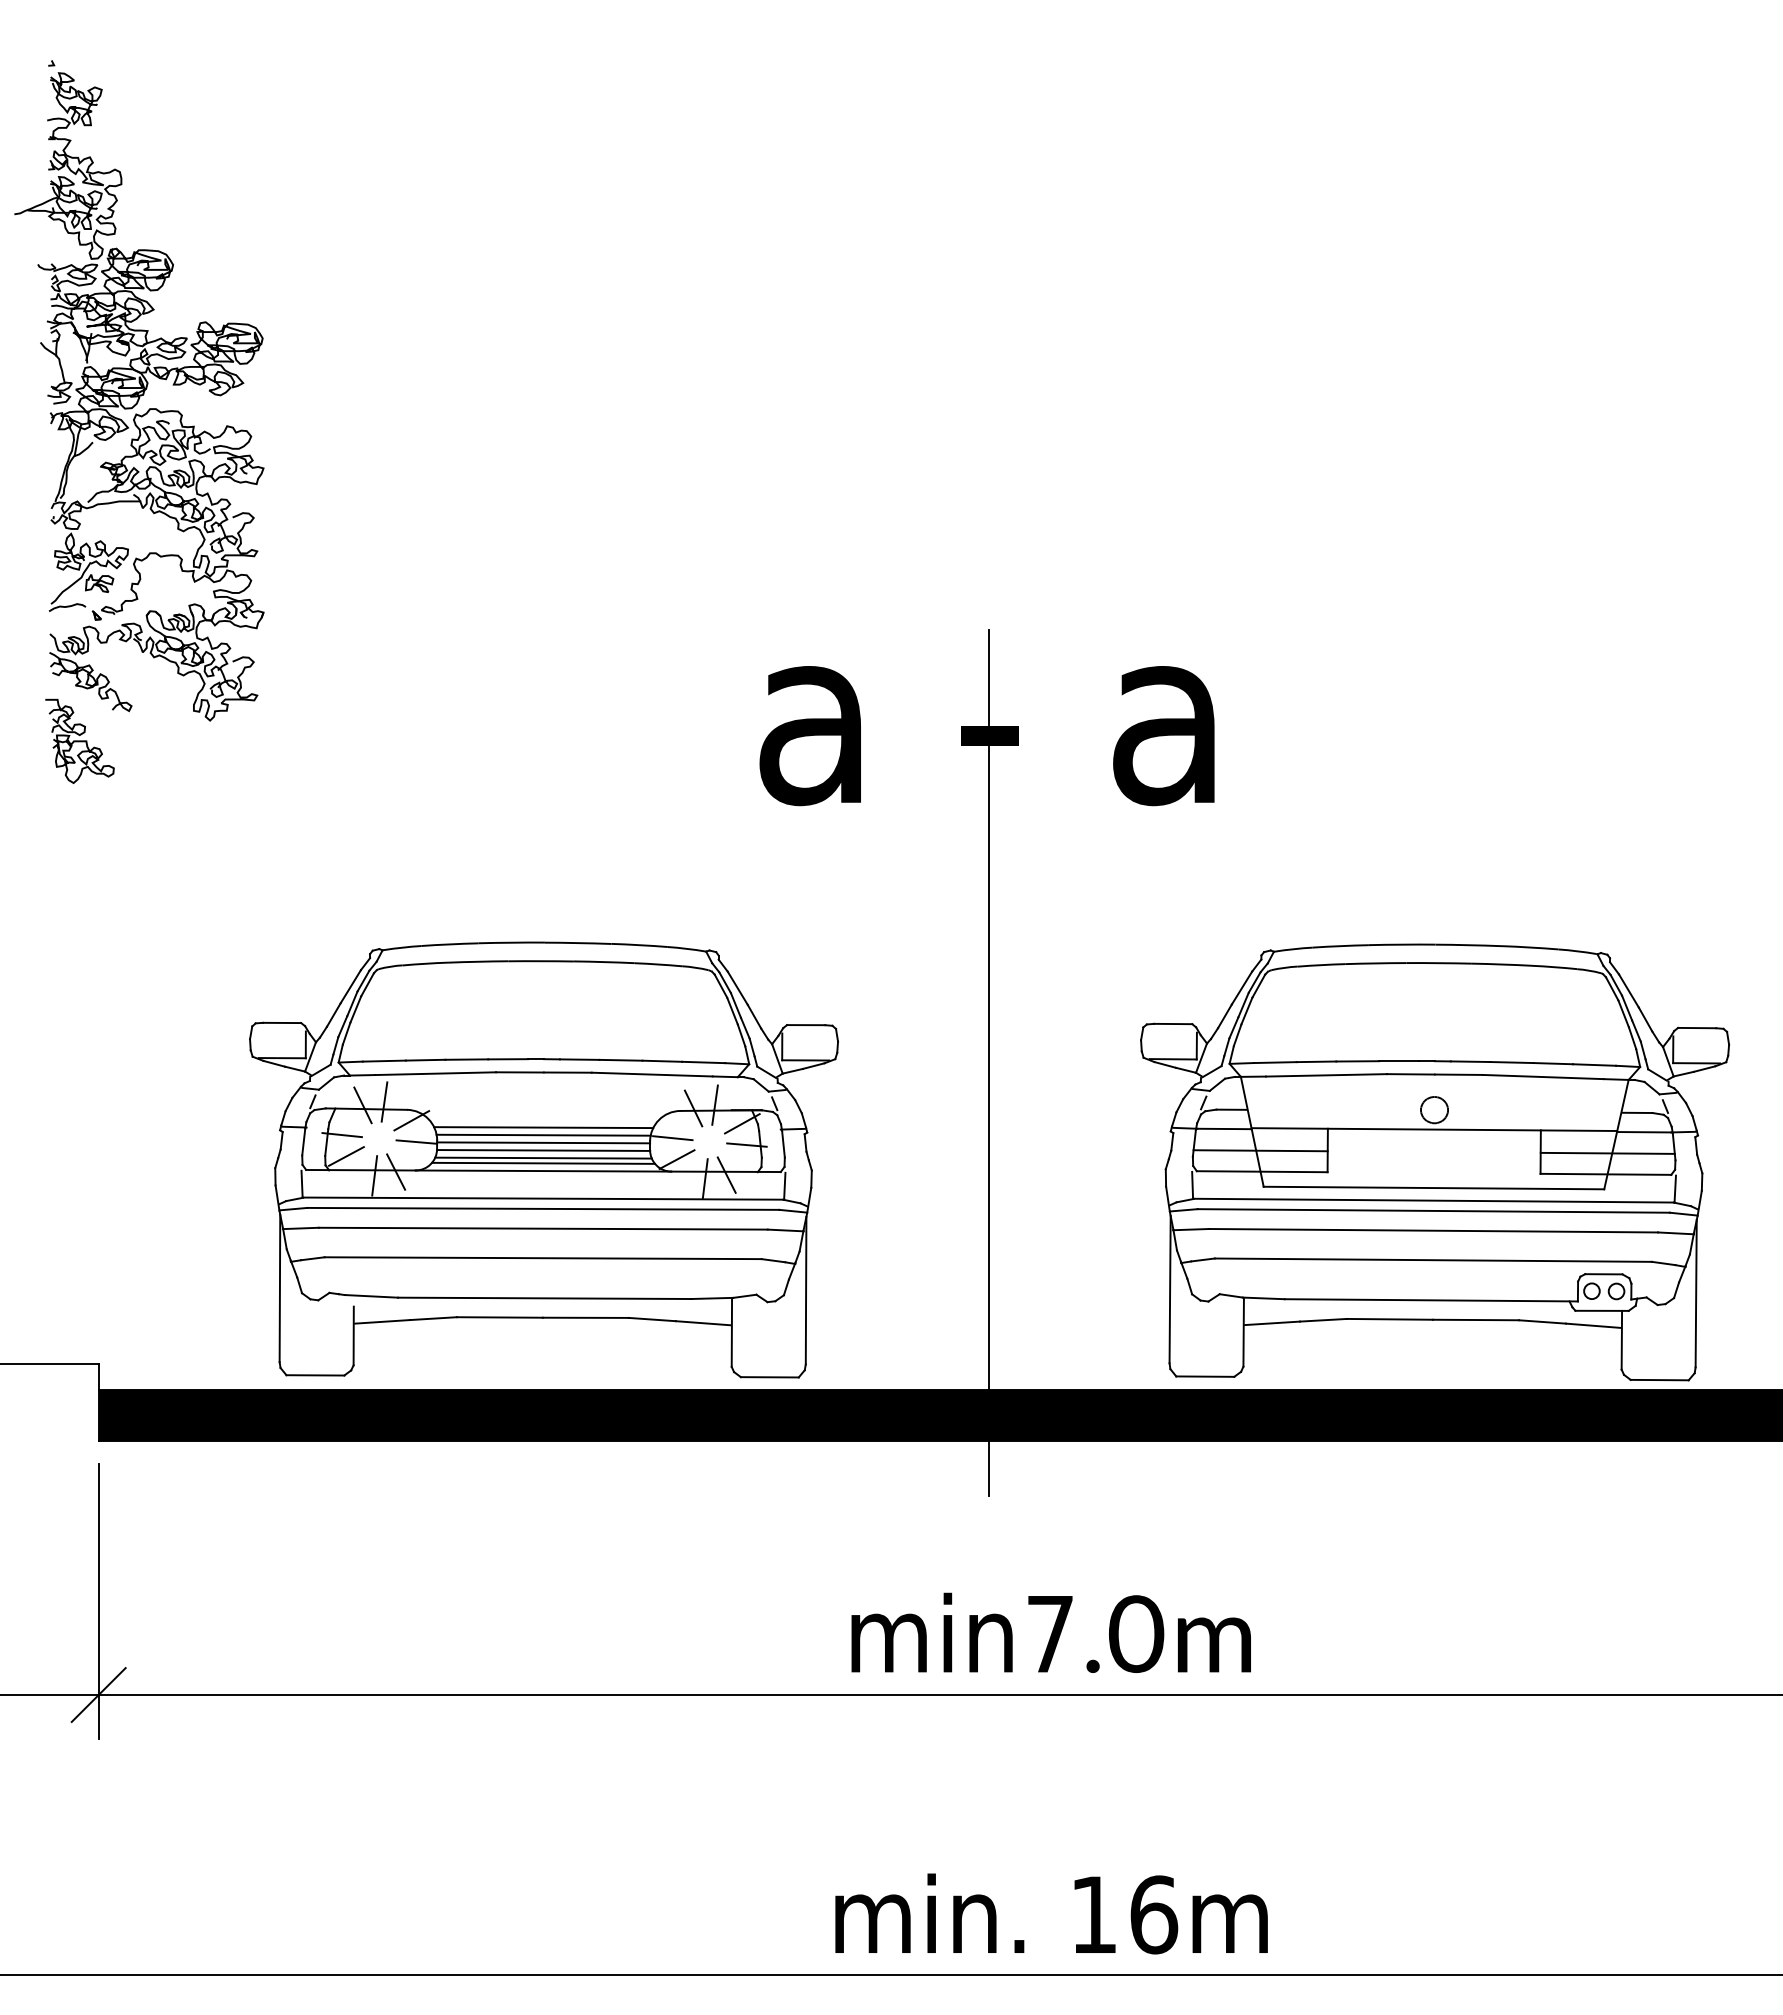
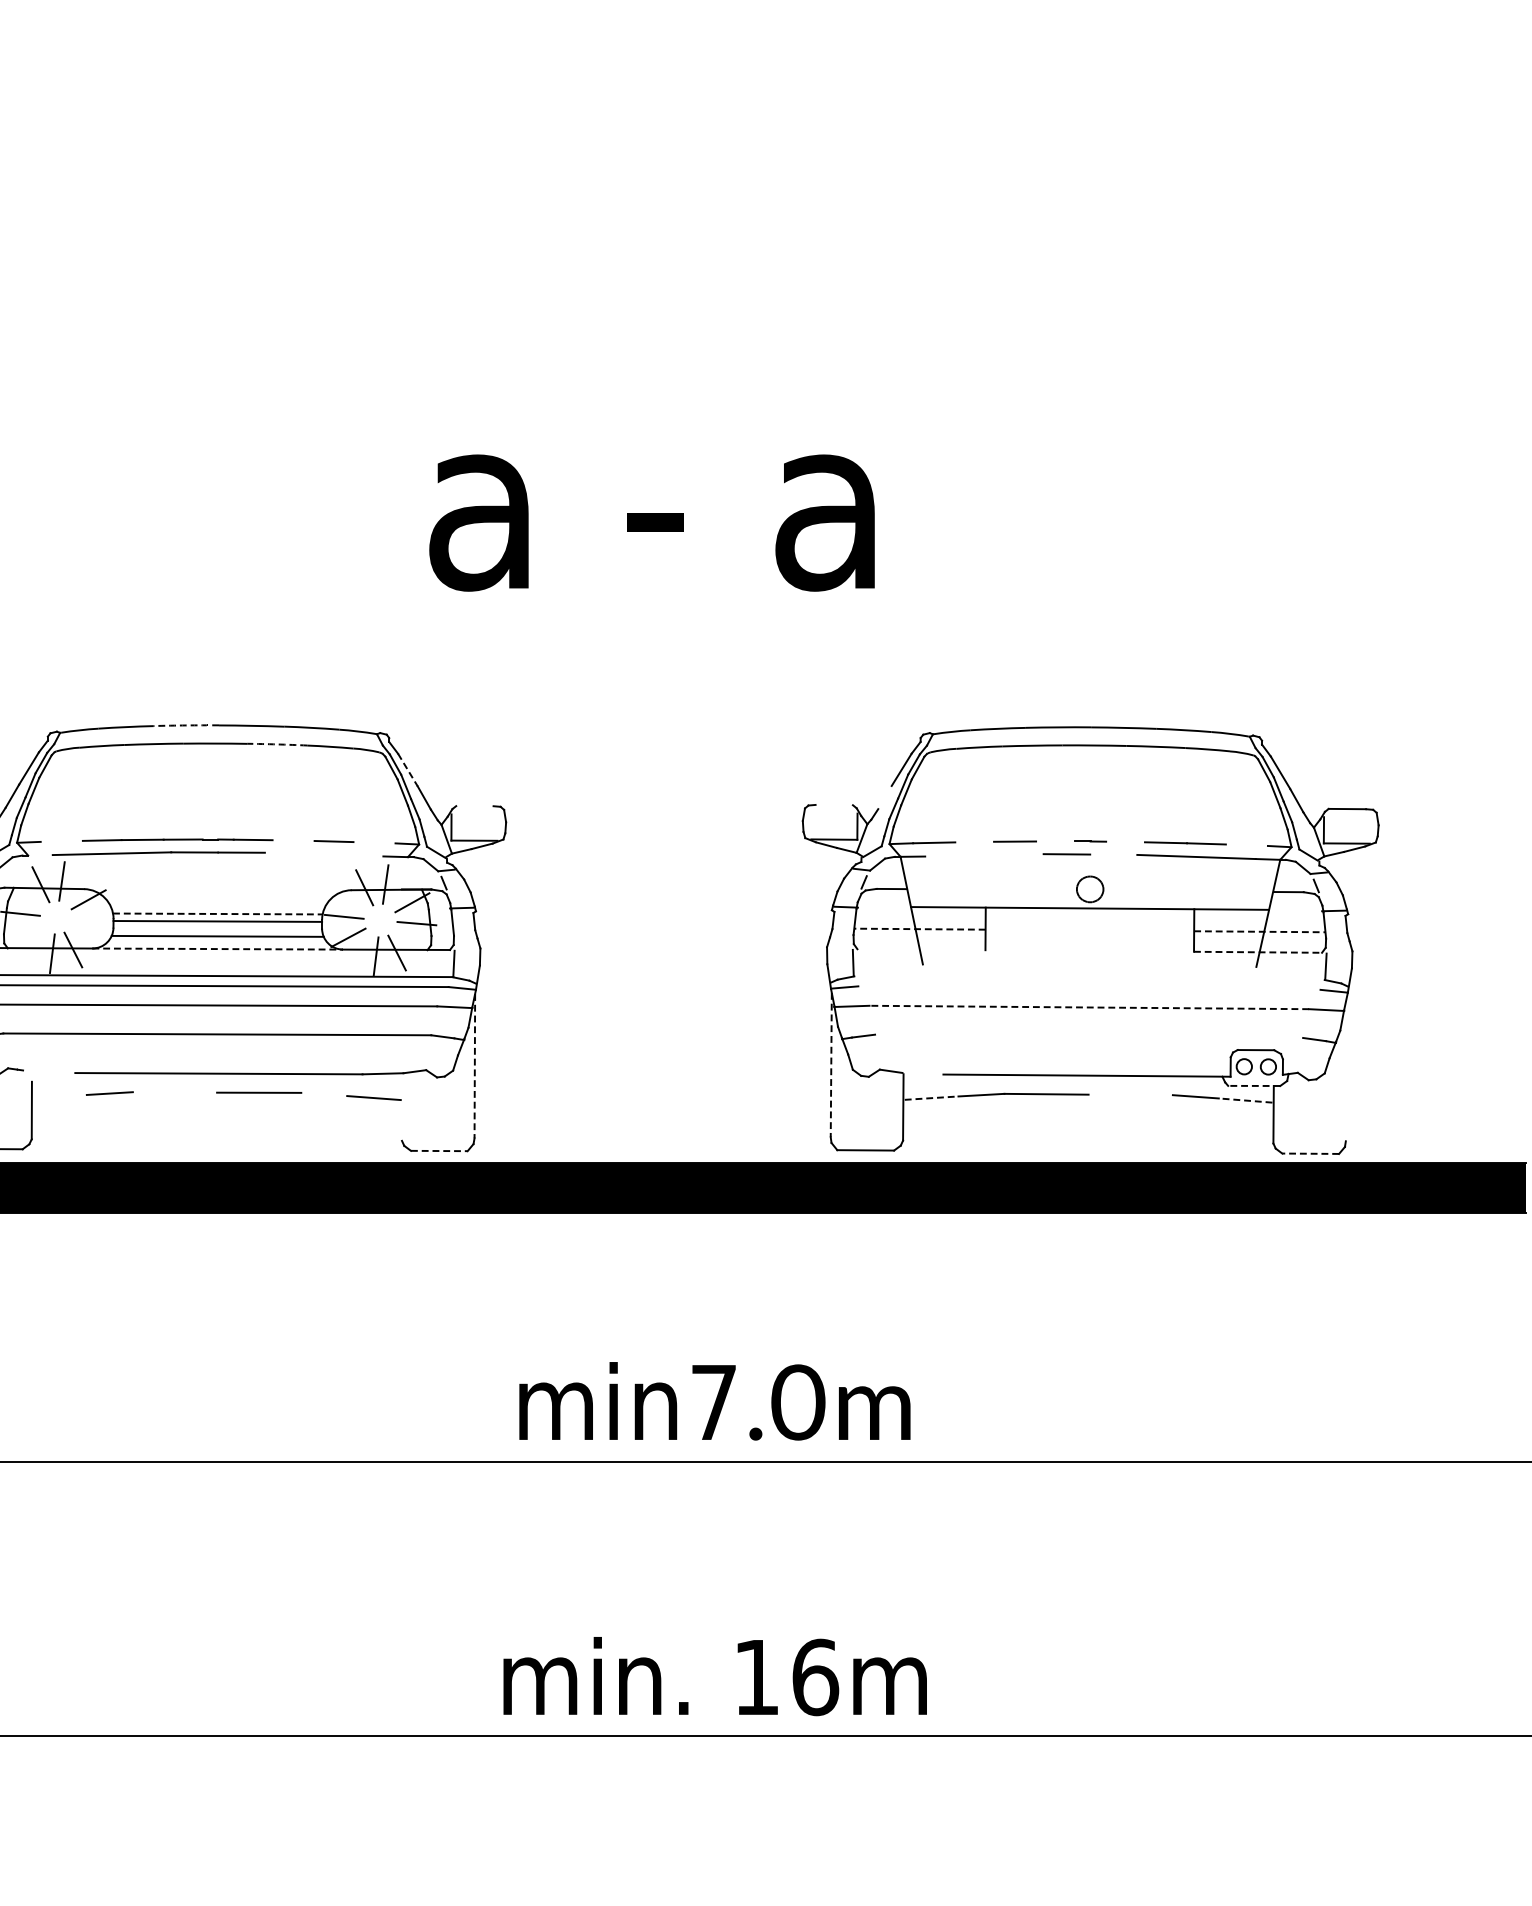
arc: (511, 942) -> (186, 725), solid -> dashed
arc: (604, 962) -> (277, 744), solid -> dashed
line: (738, 988) -> (408, 770), solid -> dashed
line: (1224, 1016) -> (884, 797), removed
line: (1173, 1023) -> (834, 804), removed
line: (806, 1025) -> (475, 806), removed
line: (620, 1059) -> (293, 839), removed
line: (383, 1060) -> (61, 840), removed
line: (1316, 1061) -> (974, 841), removed
line: (1399, 1061) -> (1055, 841), removed
line: (1470, 1061) -> (1125, 841), removed
line: (703, 1062) -> (374, 842), removed
line: (989, 1062) -> (654, 842), removed
line: (1594, 1064) -> (1246, 844), removed
line: (651, 1074) -> (323, 854), removed
line: (1458, 1074) -> (1113, 854), removed
line: (362, 1075) -> (40, 855), removed
line: (1326, 1075) -> (984, 855), removed
line: (543, 1127) -> (217, 906), removed
line: (1224, 1128) -> (884, 907), removed
line: (1644, 1132) -> (1295, 911), removed
line: (544, 1135) -> (218, 914), solid -> dashed
line: (416, 1141) -> (93, 920), removed
line: (543, 1150) -> (217, 928), removed
line: (1260, 1150) -> (919, 928), solid -> dashed
line: (1608, 1153) -> (1260, 931), solid -> dashed
line: (345, 1156) -> (23, 934), removed
line: (543, 1162) -> (217, 940), removed
line: (543, 1171) -> (217, 949), solid -> dashed
line: (1261, 1171) -> (920, 949), removed
line: (1606, 1174) -> (1258, 952), solid -> dashed
line: (1433, 1187) -> (1089, 965), removed
line: (1433, 1200) -> (1089, 977), removed
line: (1433, 1210) -> (1089, 987), removed
line: (1433, 1230) -> (1089, 1007), solid -> dashed
line: (1432, 1259) -> (1088, 1035), removed
line: (1170, 1289) -> (831, 1065), solid -> dashed
line: (806, 1290) -> (475, 1066), solid -> dashed
line: (1695, 1293) -> (1345, 1068), removed
line: (371, 1296) -> (49, 1071), removed
line: (1263, 1298) -> (922, 1073), removed
line: (1602, 1310) -> (1254, 1085), solid -> dashed
line: (499, 1317) -> (174, 1092), removed
line: (651, 1319) -> (323, 1094), removed
line: (1475, 1319) -> (1130, 1094), removed
line: (382, 1321) -> (60, 1096), removed
line: (1273, 1323) -> (932, 1098), solid -> dashed
line: (1592, 1325) -> (1244, 1100), solid -> dashed
line: (731, 1332) -> (401, 1107), removed
line: (769, 1377) -> (438, 1151), solid -> dashed
line: (1659, 1380) -> (1310, 1154), solid -> dashed

